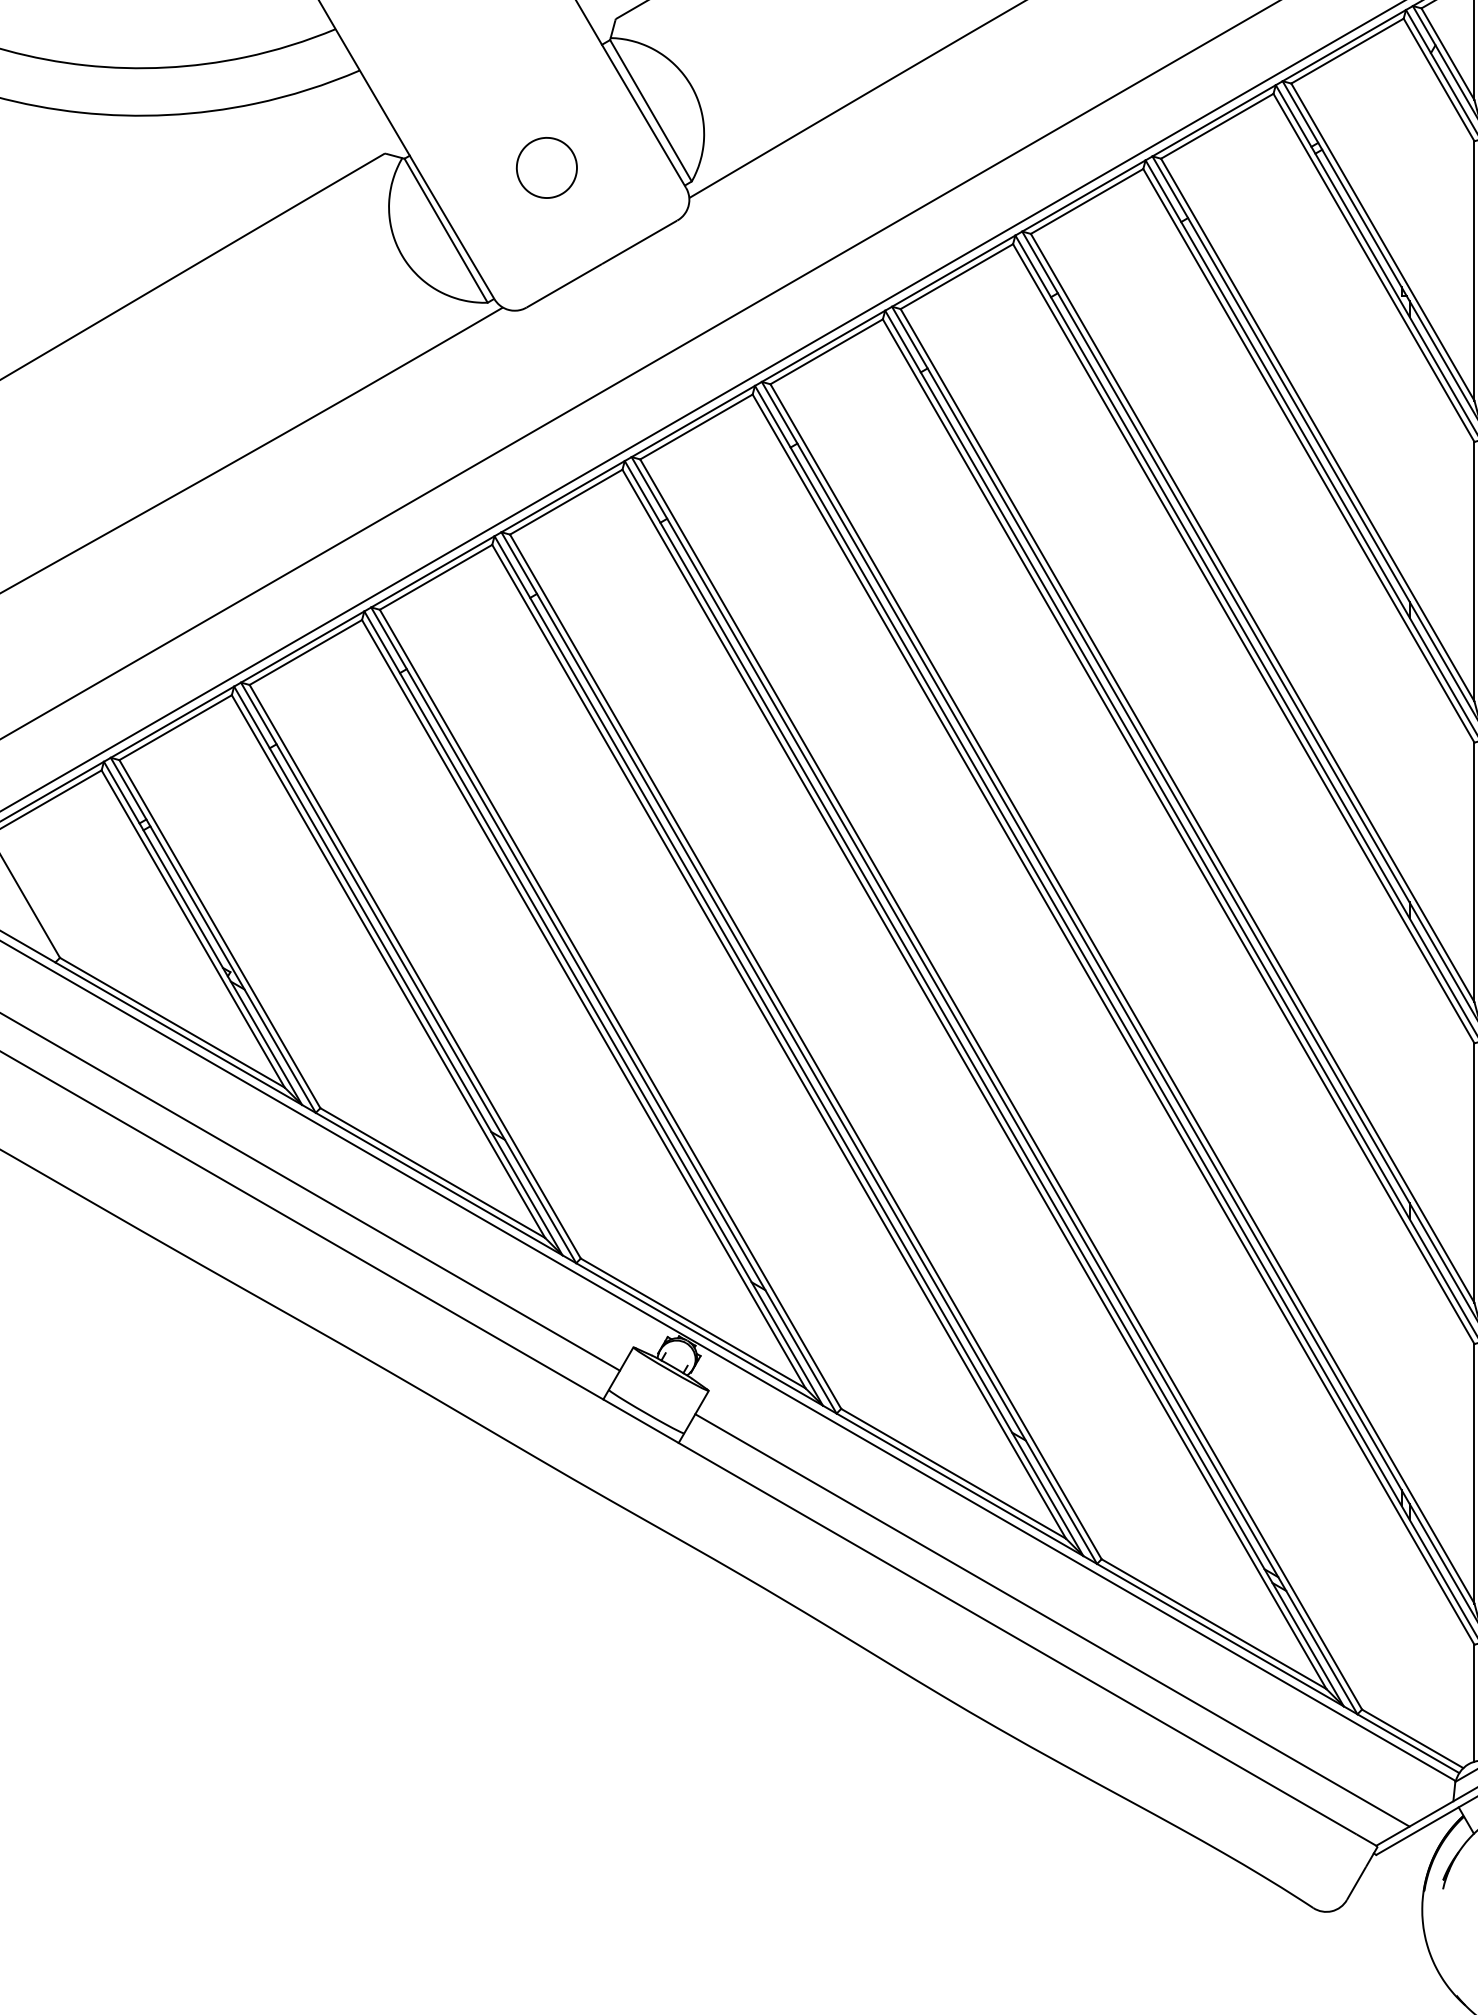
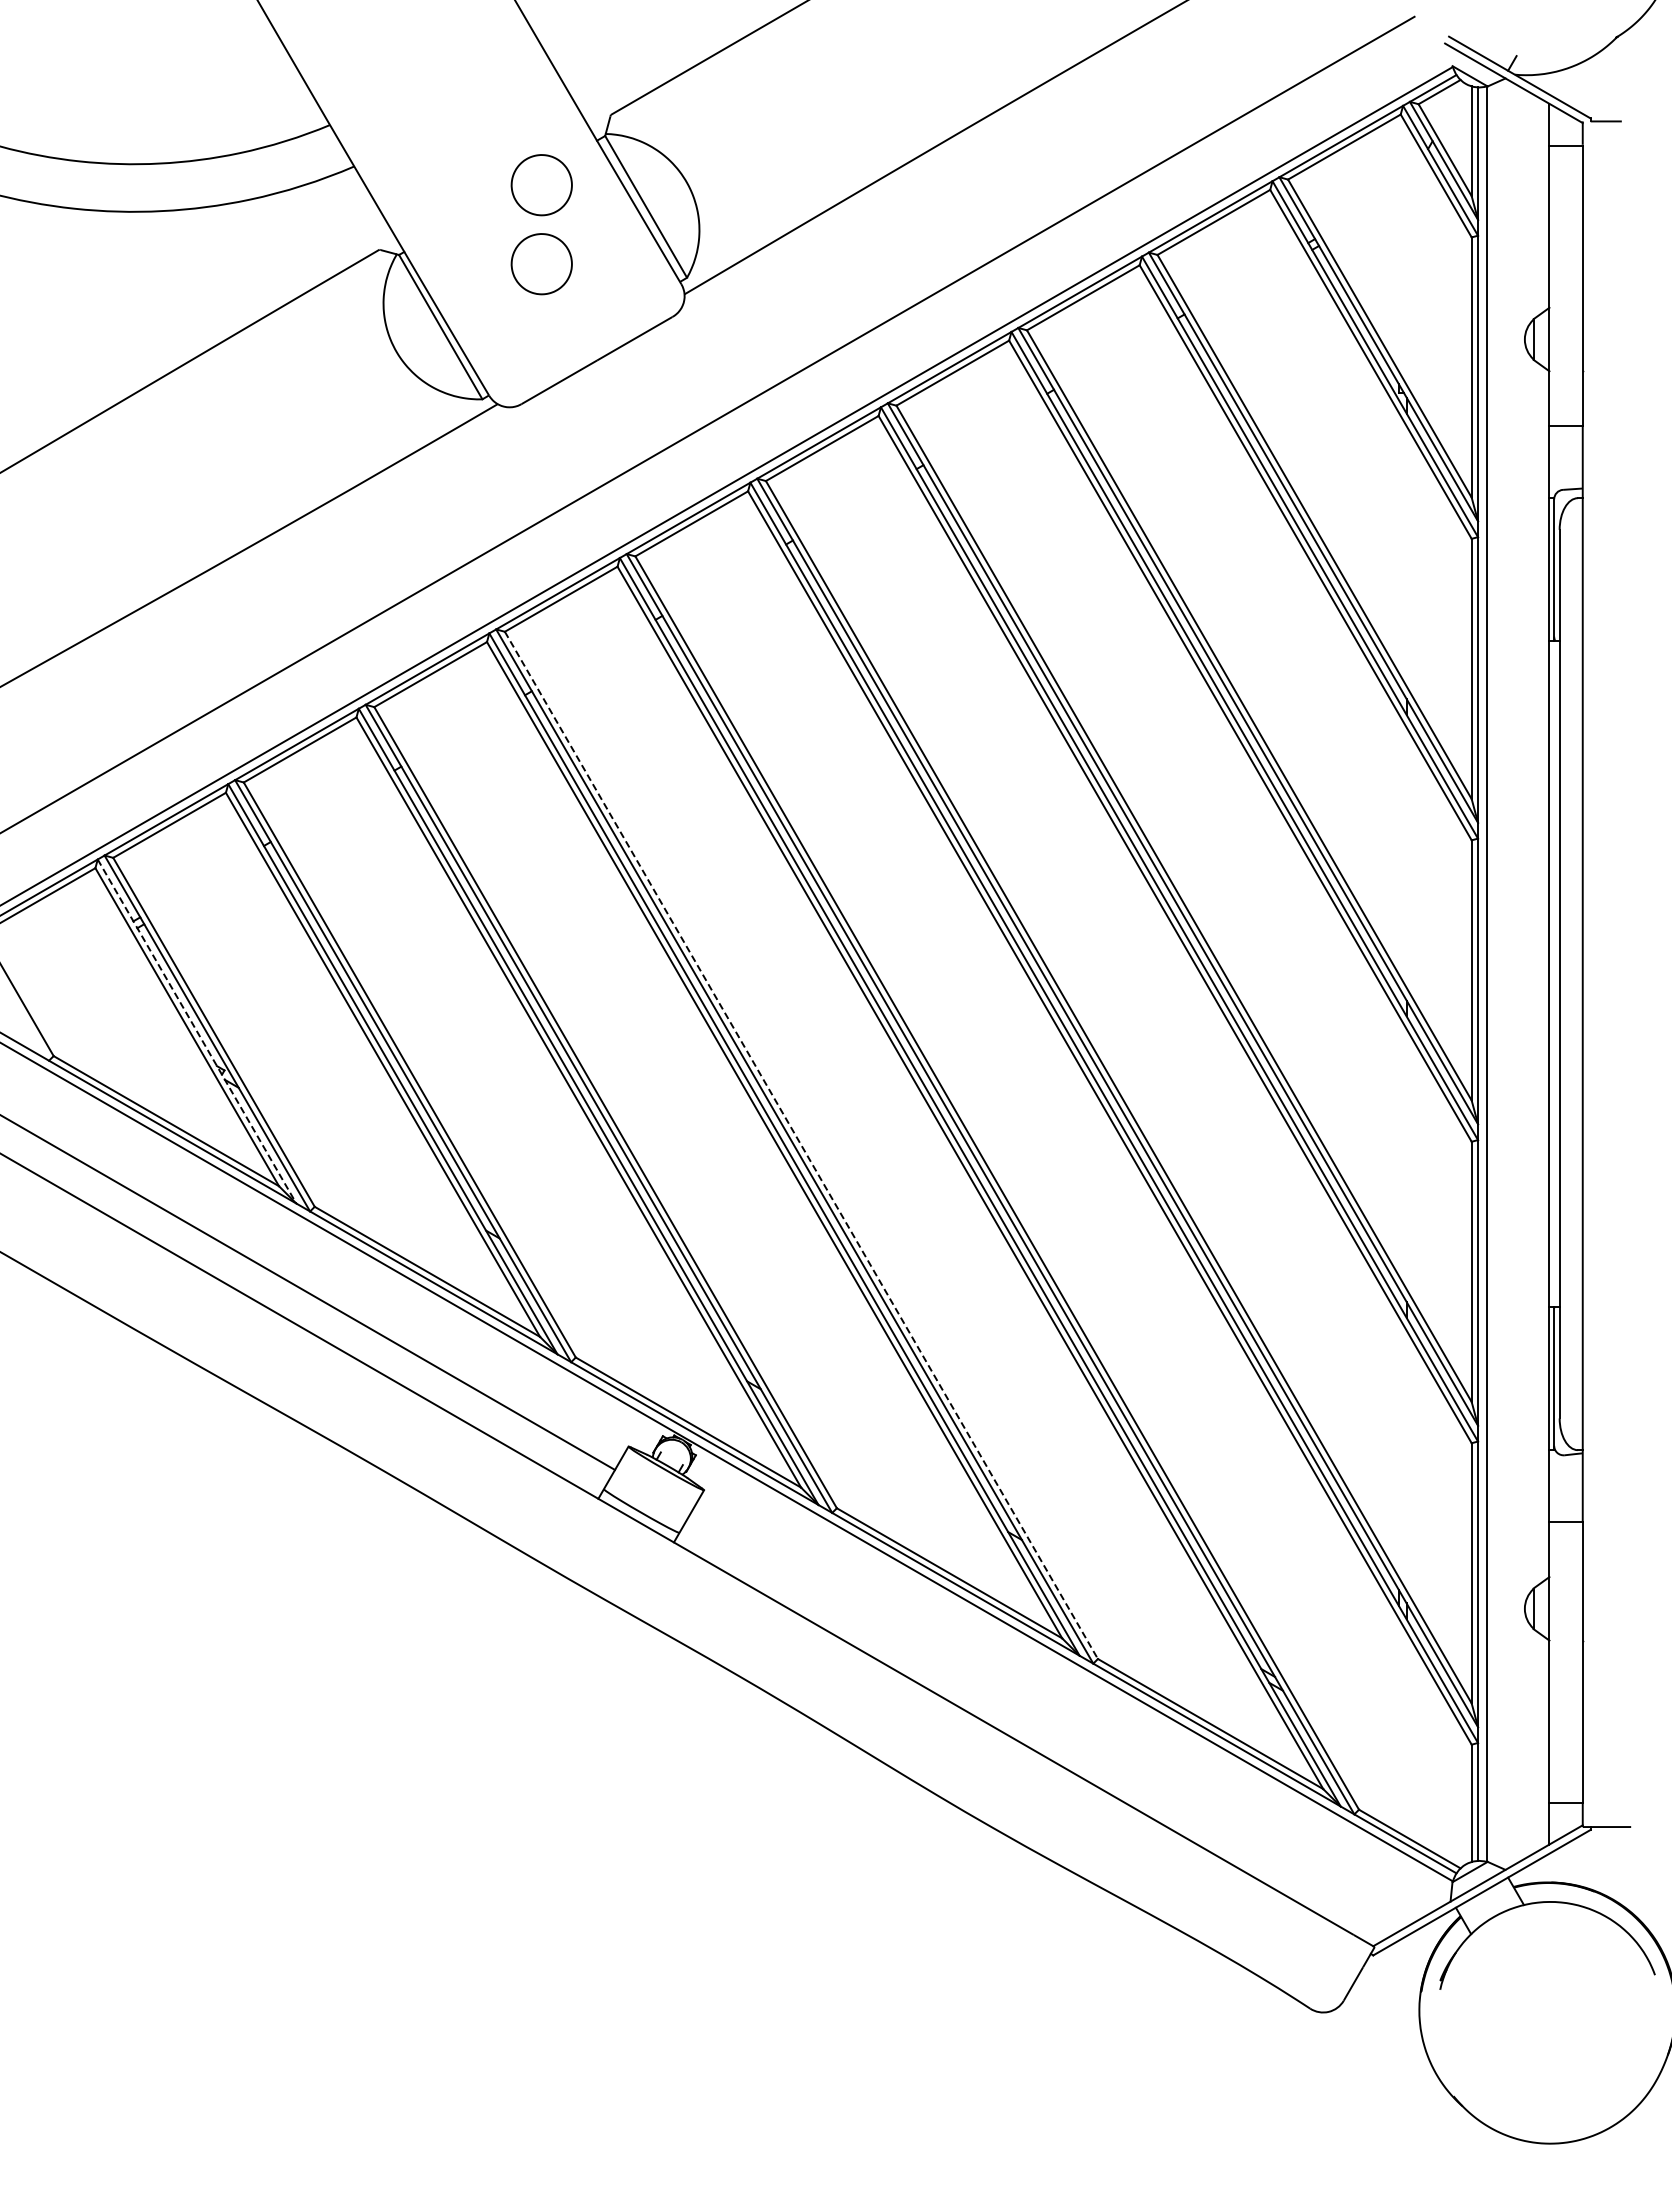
part: (546, 89) -> (541, 185), added
line: (203, 933) -> (197, 1031), solid -> dashed
line: (805, 1047) -> (801, 1145), solid -> dashed
line: (1052, 1620) -> (1048, 1720), removed

